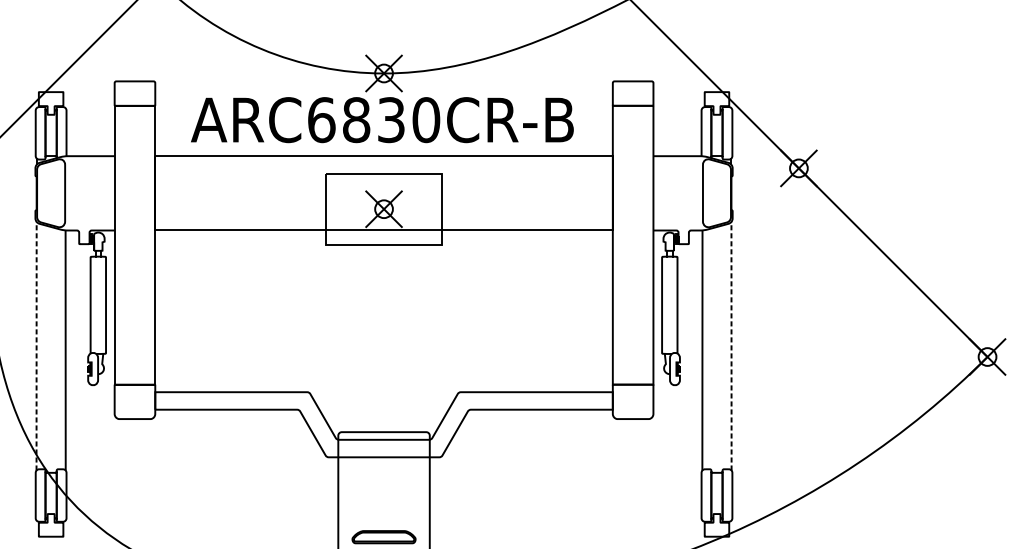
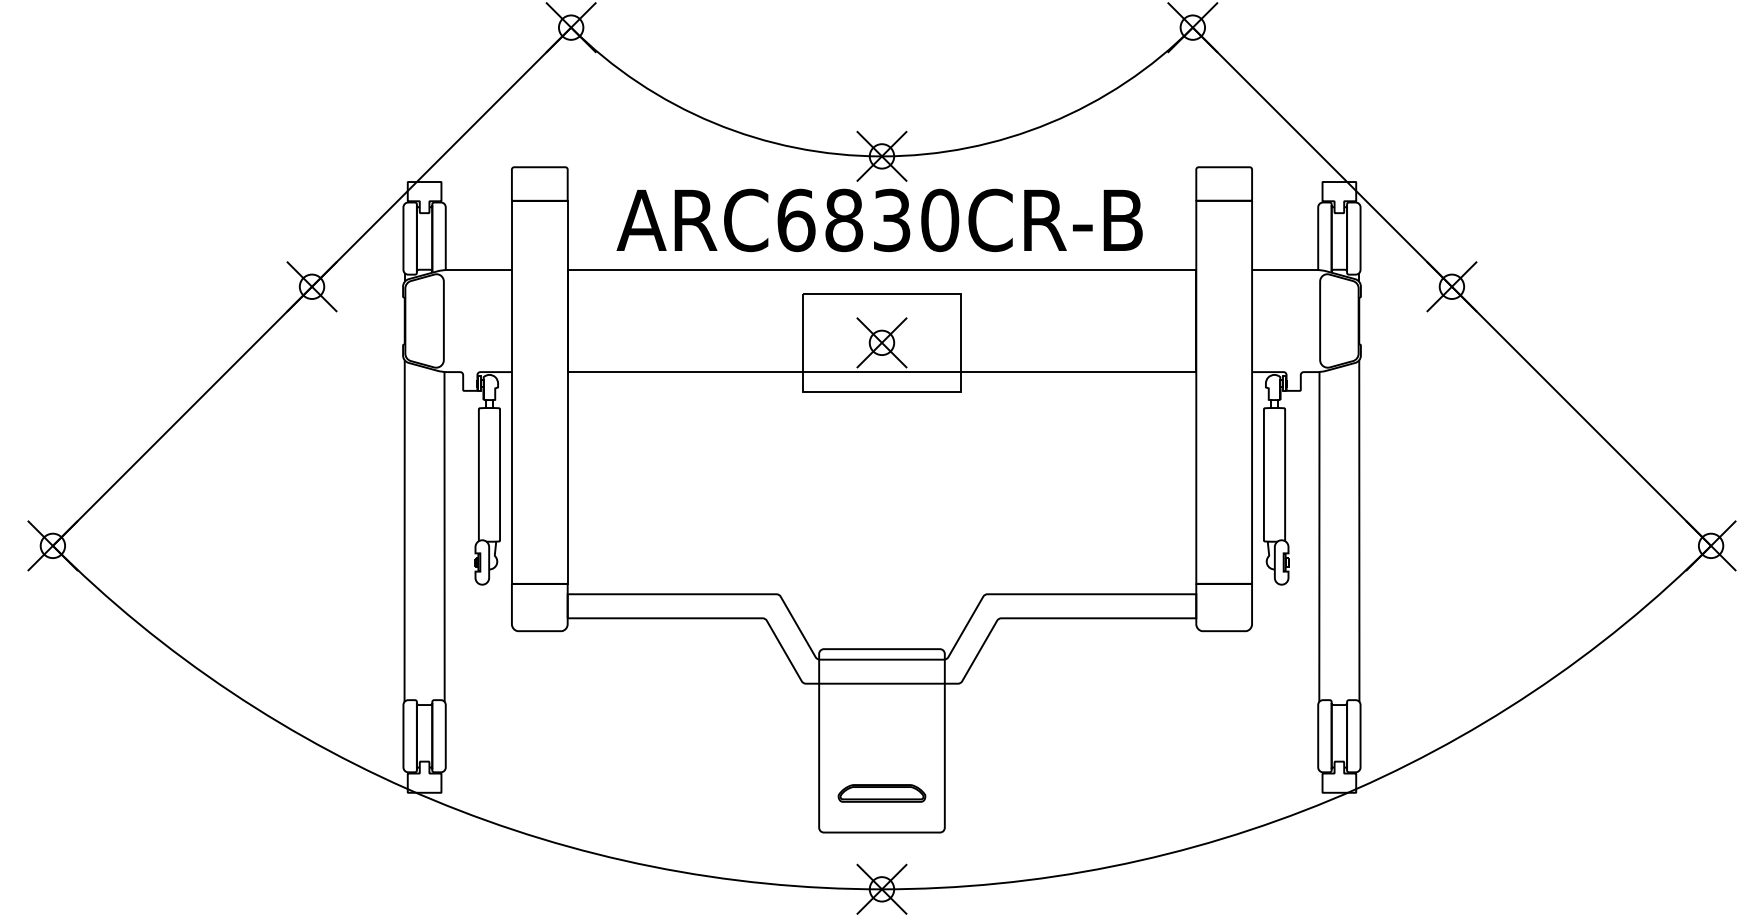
line: (36, 346) -> (404, 531), dashed -> solid
line: (731, 346) -> (1359, 531), dashed -> solid

